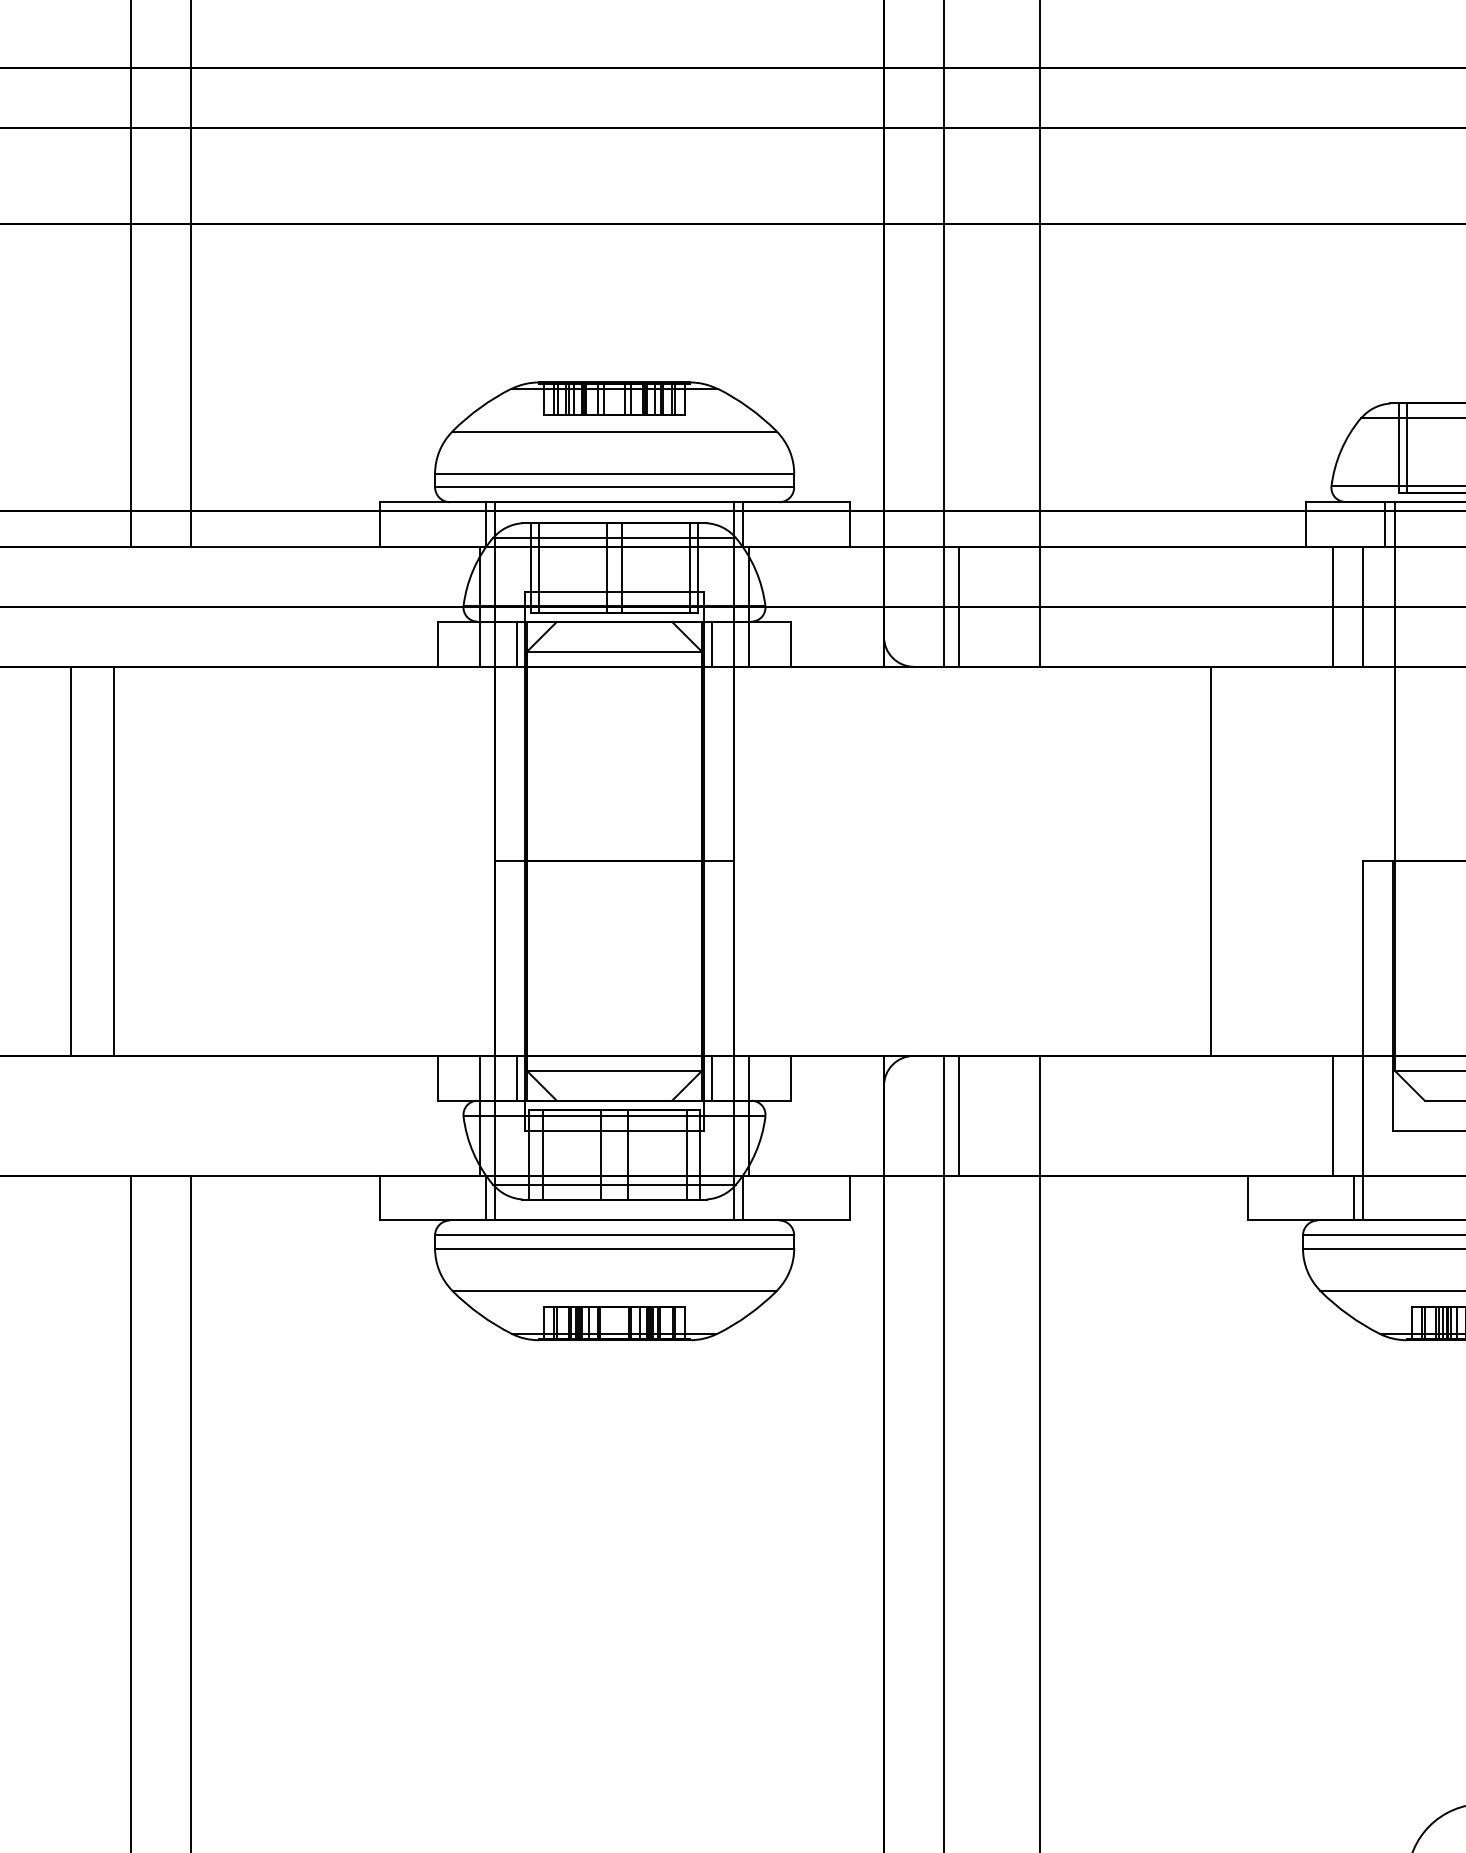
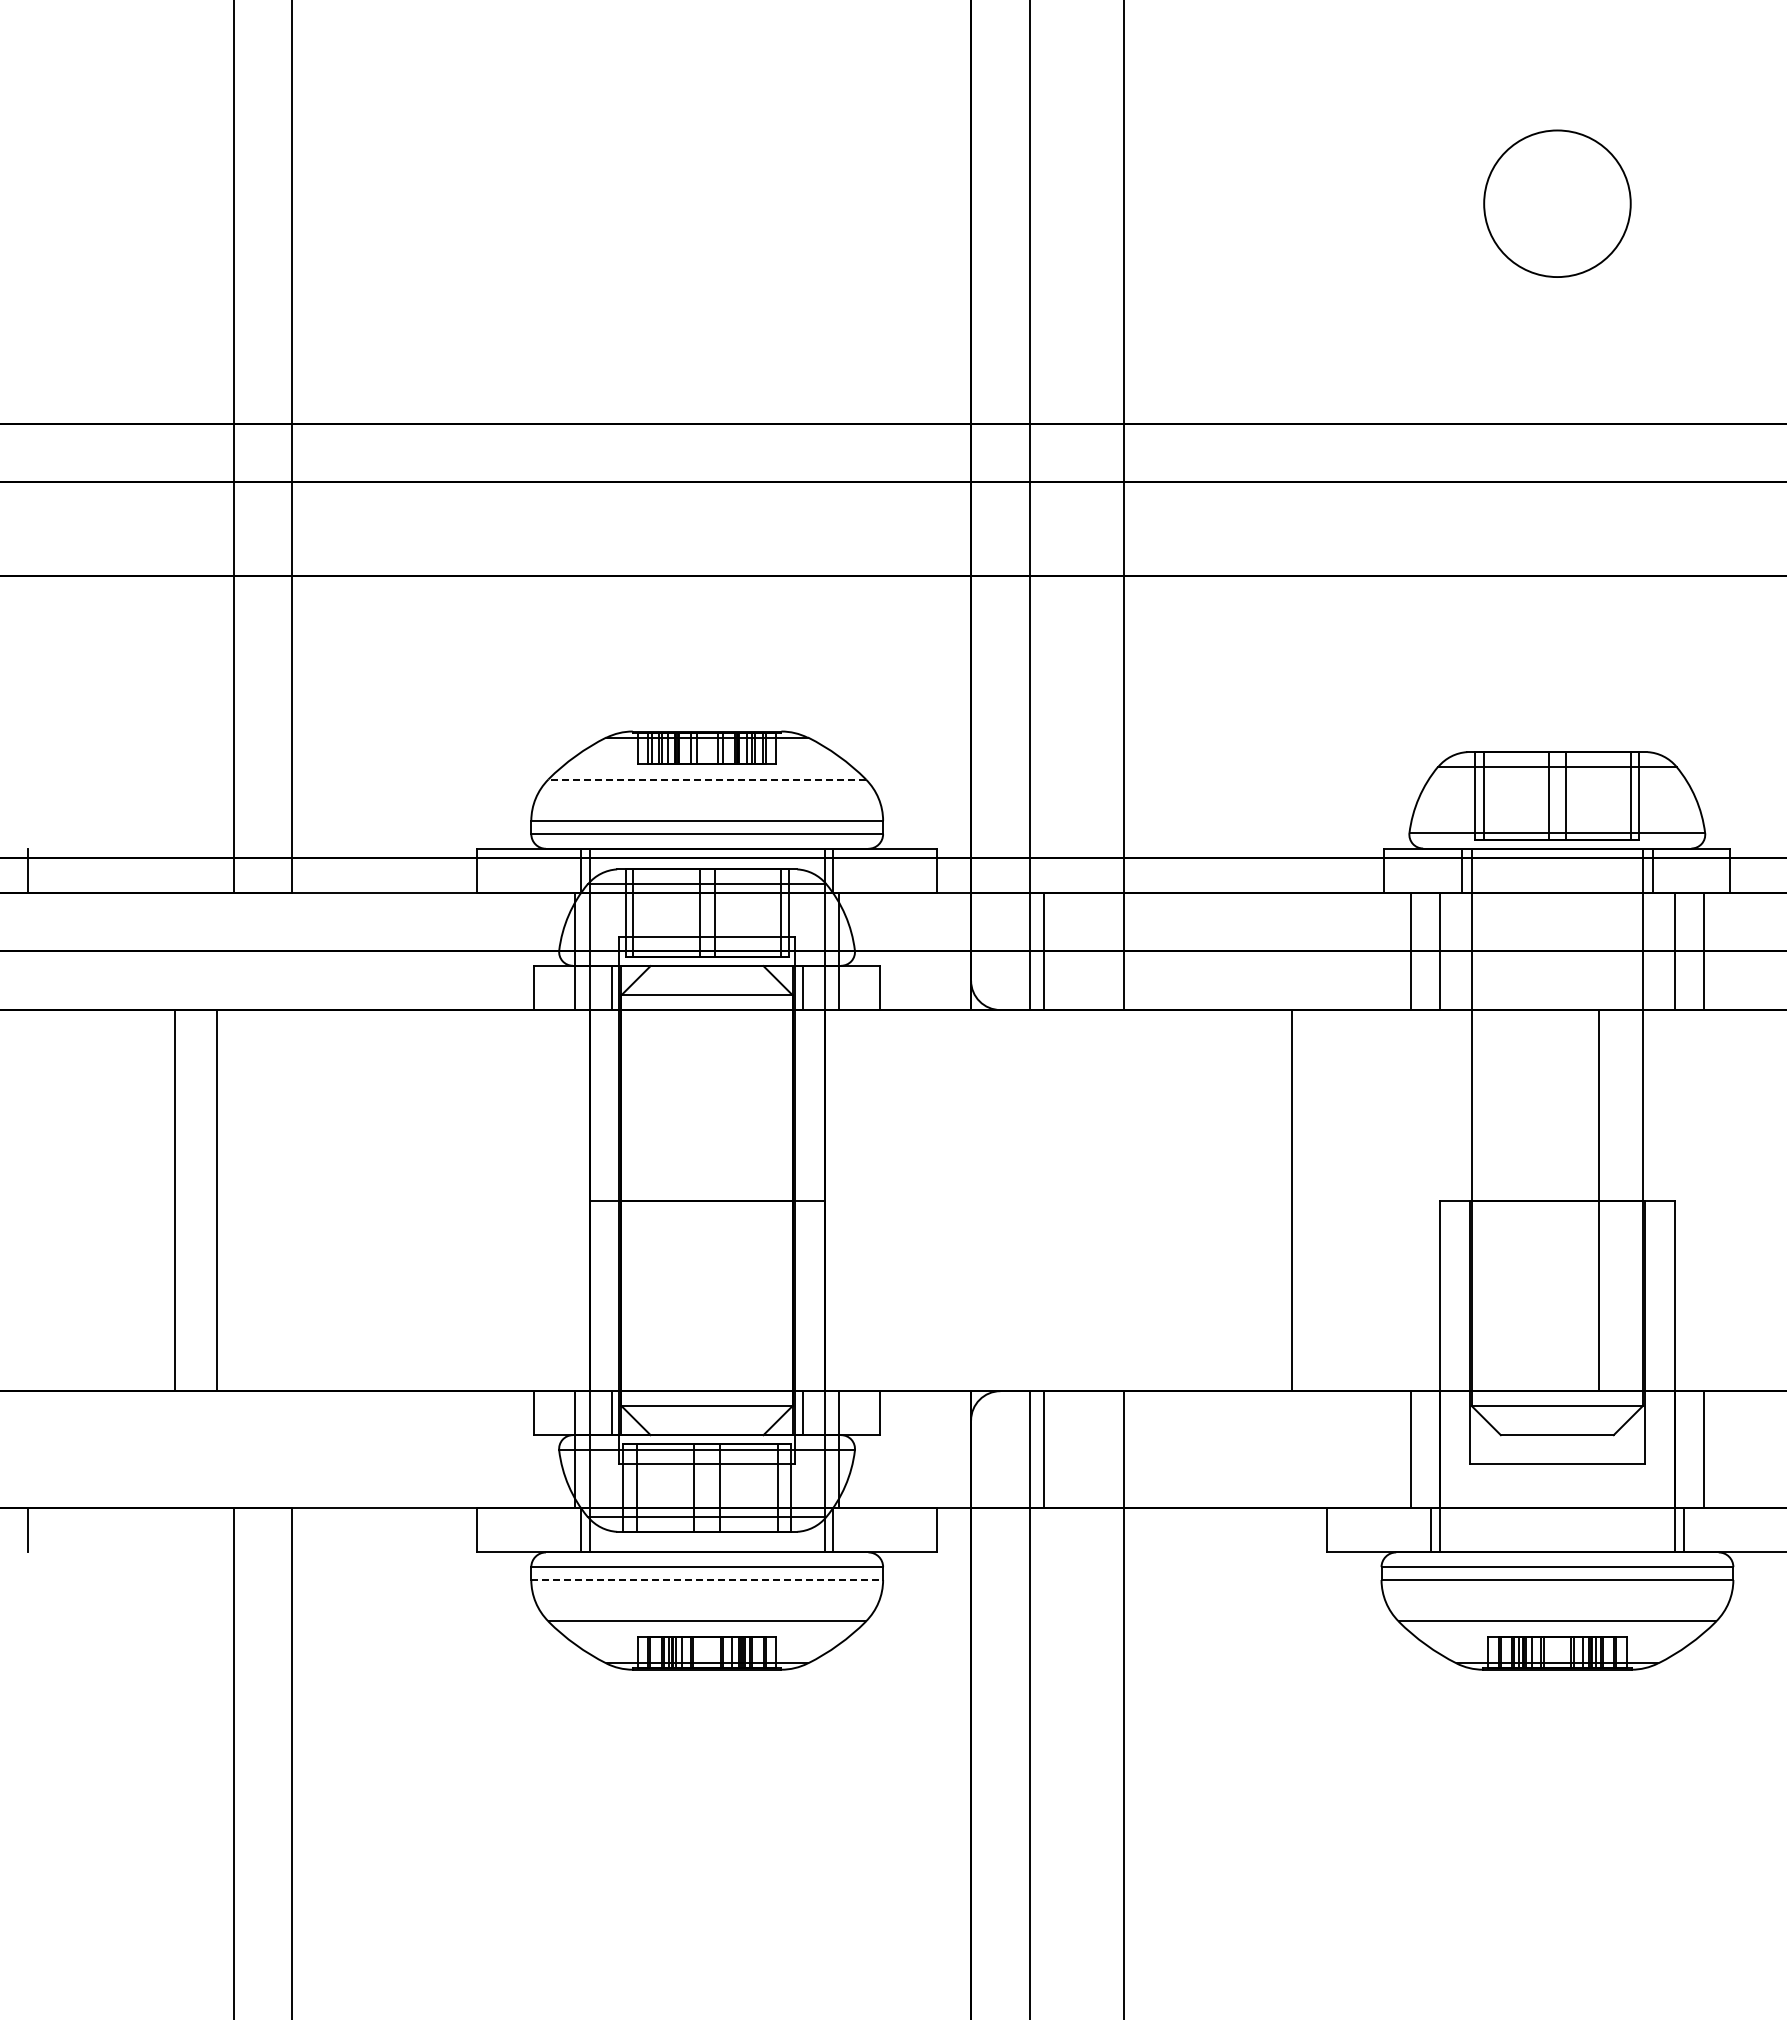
line: (614, 431) -> (707, 779), solid -> dashed
line: (614, 1249) -> (707, 1580), solid -> dashed

